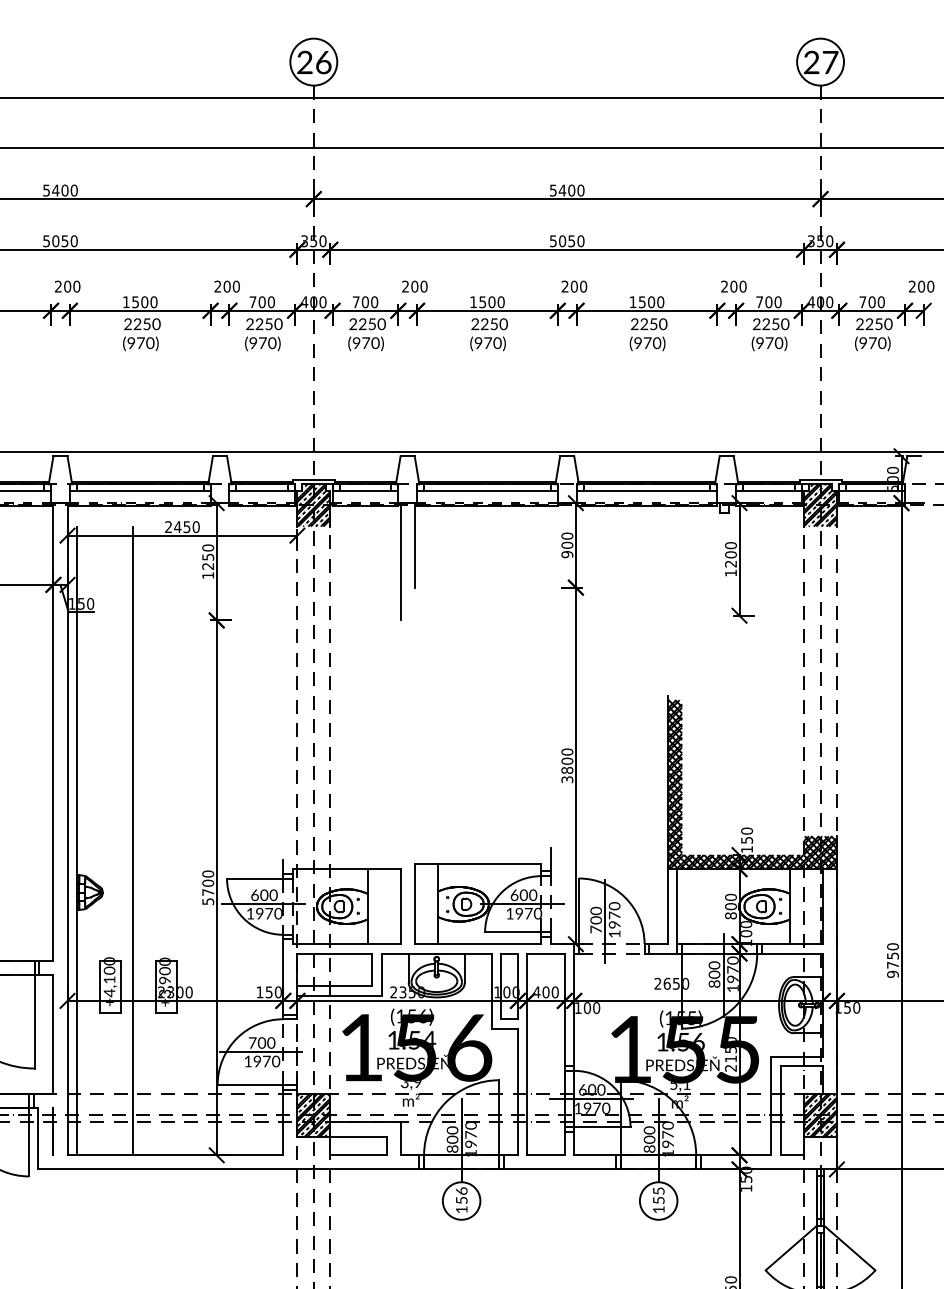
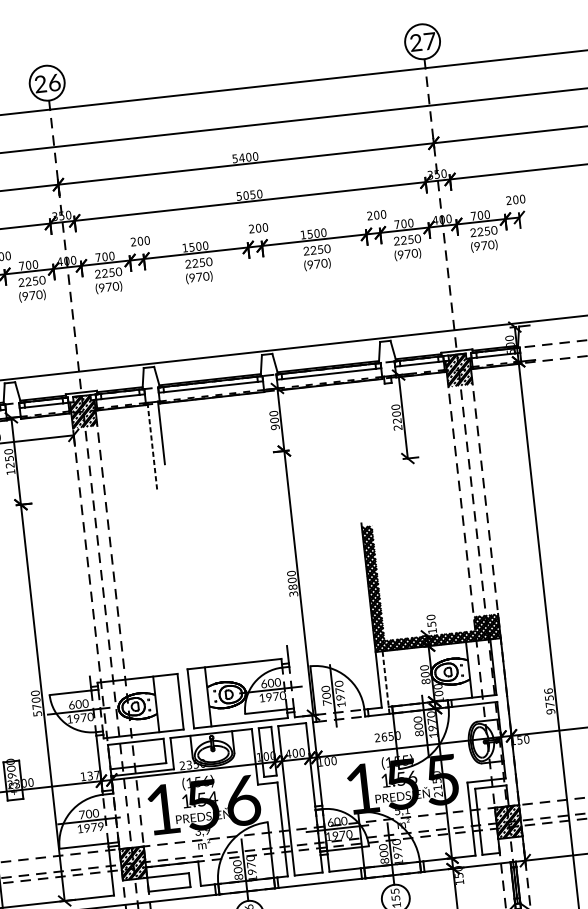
line: (400, 561) -> (152, 446), solid -> dashed
text: (730, 573) -> (397, 427), 1200 -> 2200
line: (677, 910) -> (386, 681), solid -> dashed
text: (892, 946) -> (548, 691), 9750 -> 9756
text: (273, 992) -> (93, 775), 150 -> 137
text: (276, 1062) -> (101, 827), 1970 -> 1979

